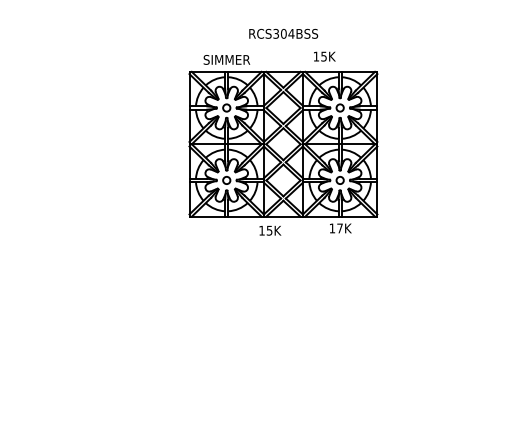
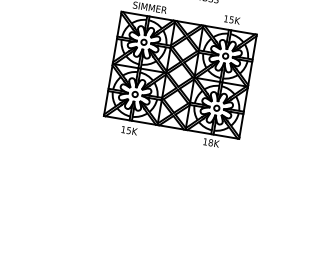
text: (324, 56) -> (232, 19), moved
text: (339, 228) -> (210, 142), 17K -> 18K
text: (270, 230) -> (129, 130), moved

